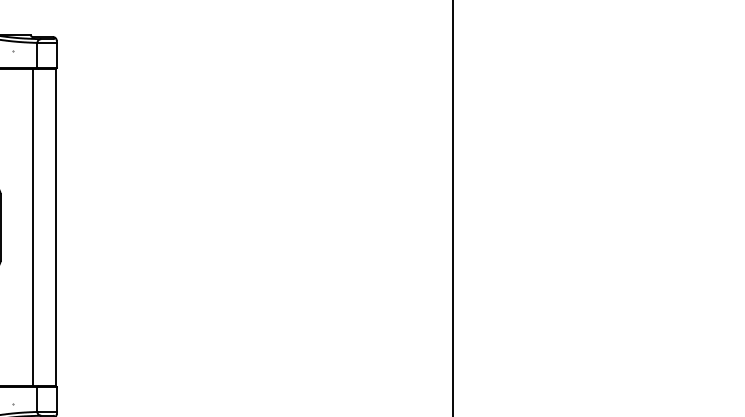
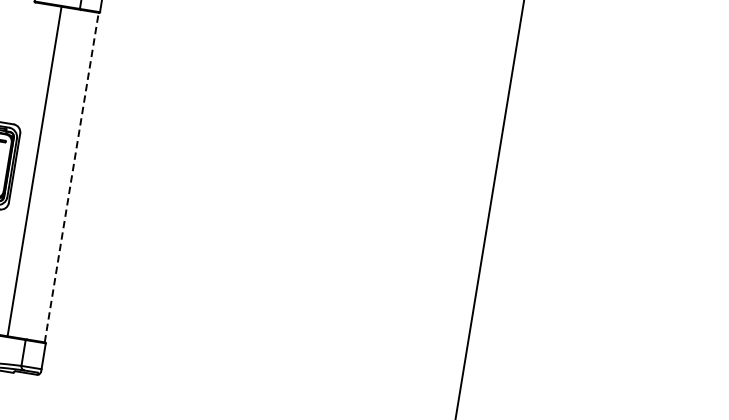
line: (32, 227) -> (34, 171), moved
line: (55, 227) -> (71, 177), solid -> dashed

